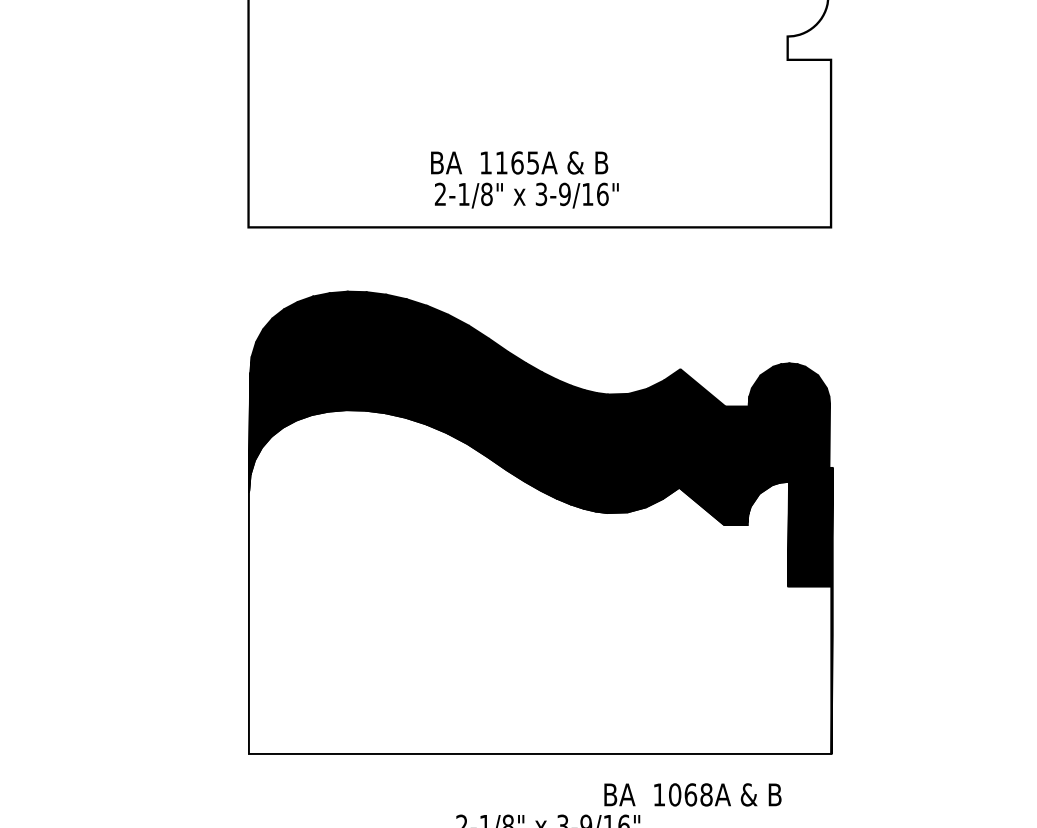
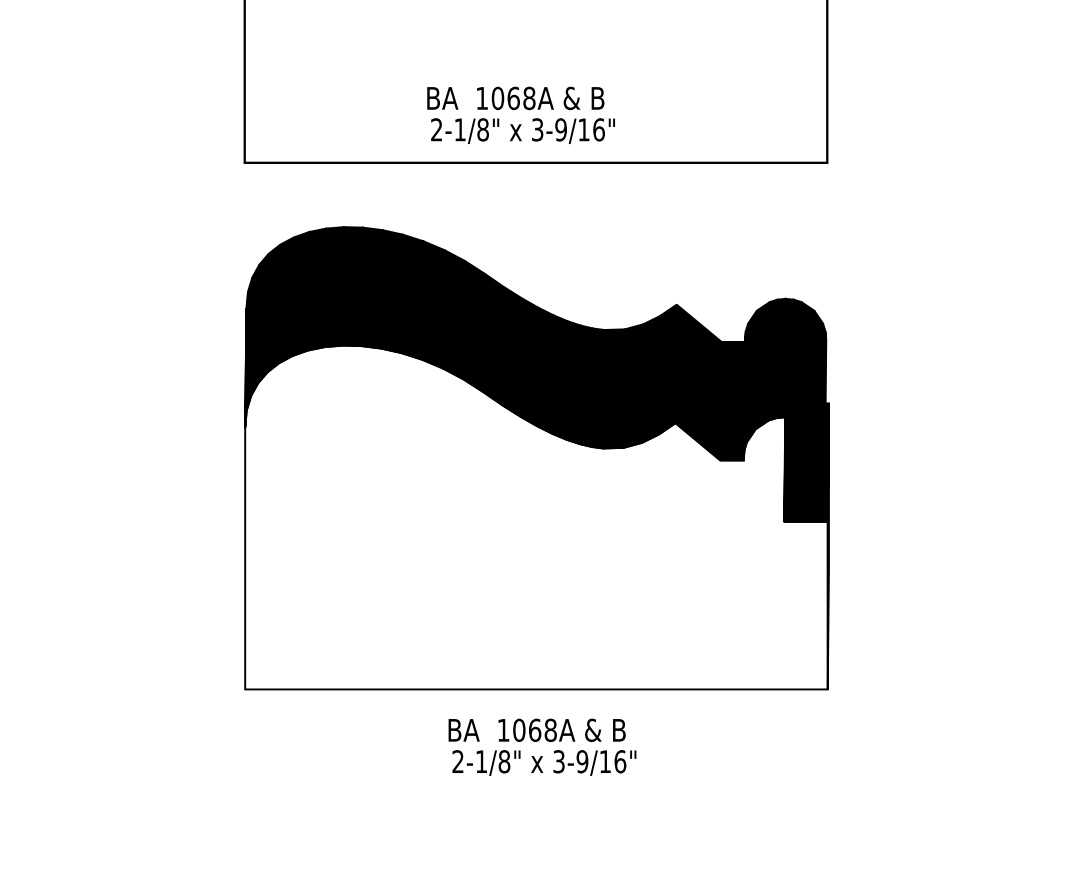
text: (517, 163) -> (513, 98), 1165A -> 1068A
text: (692, 794) -> (536, 729), moved

